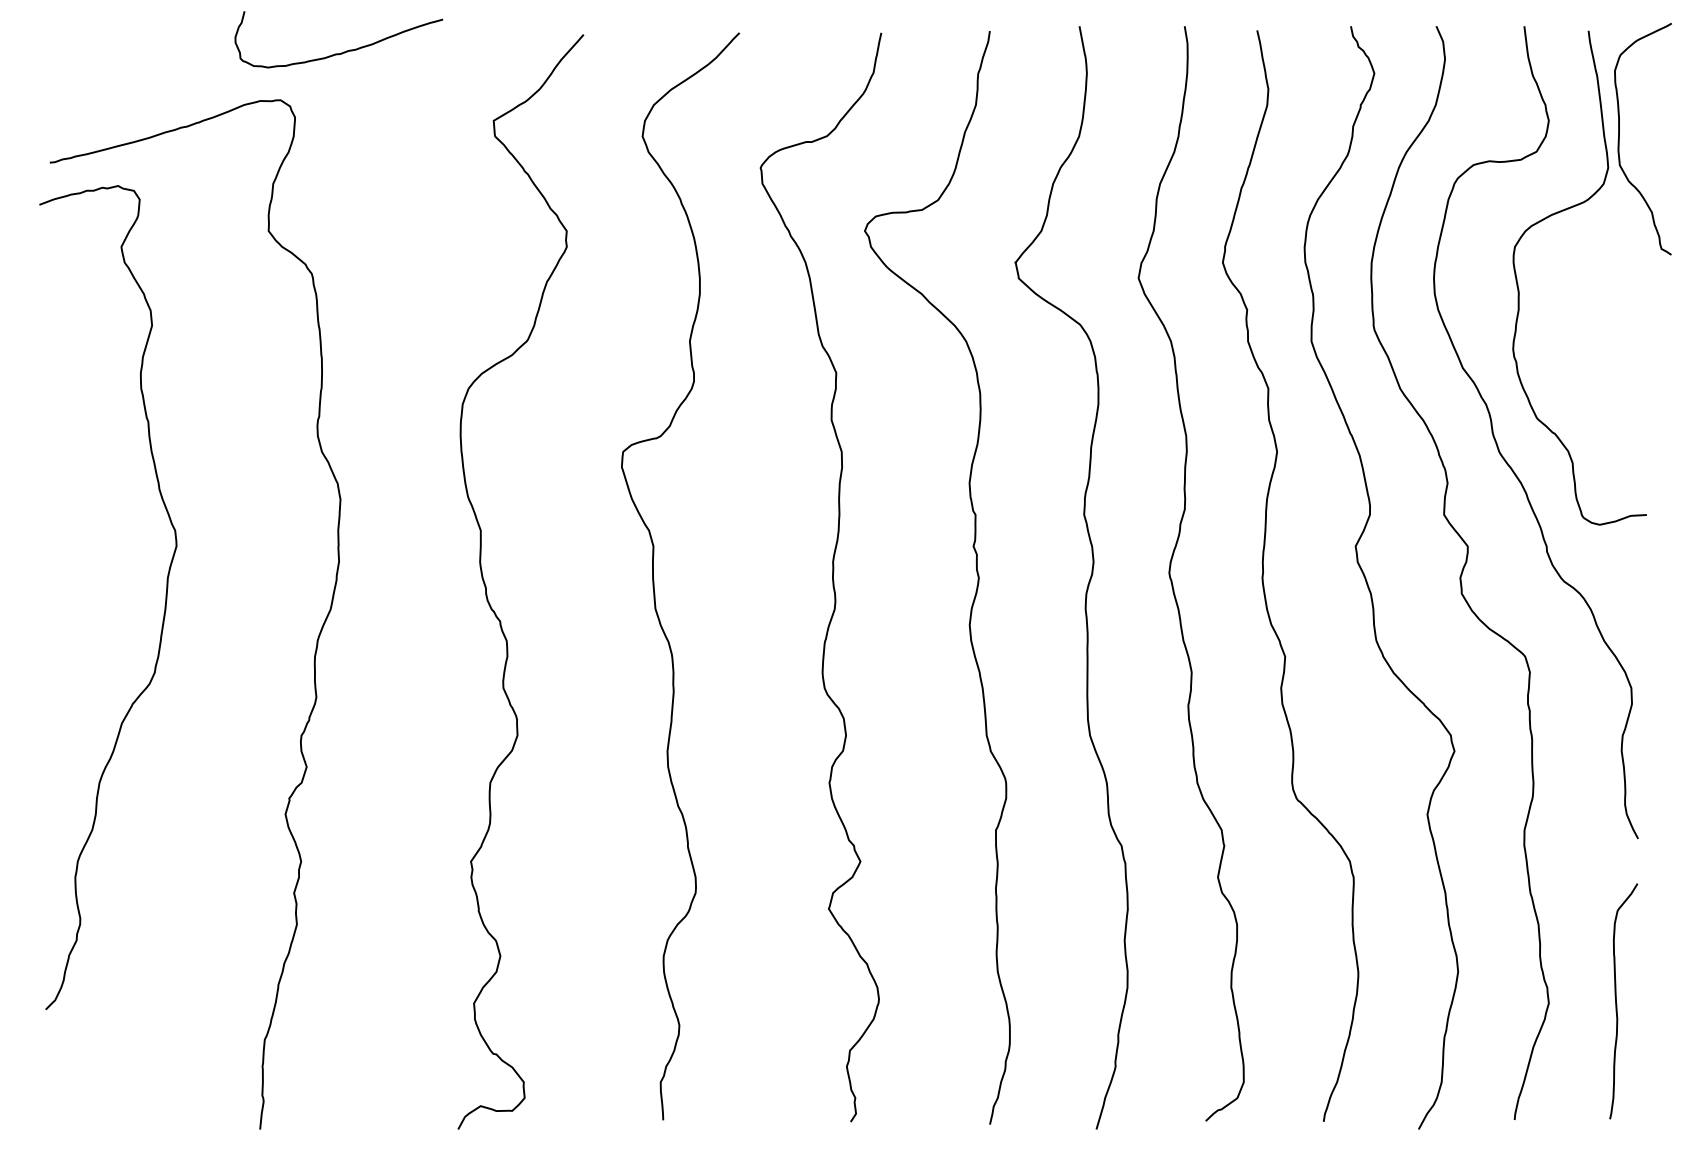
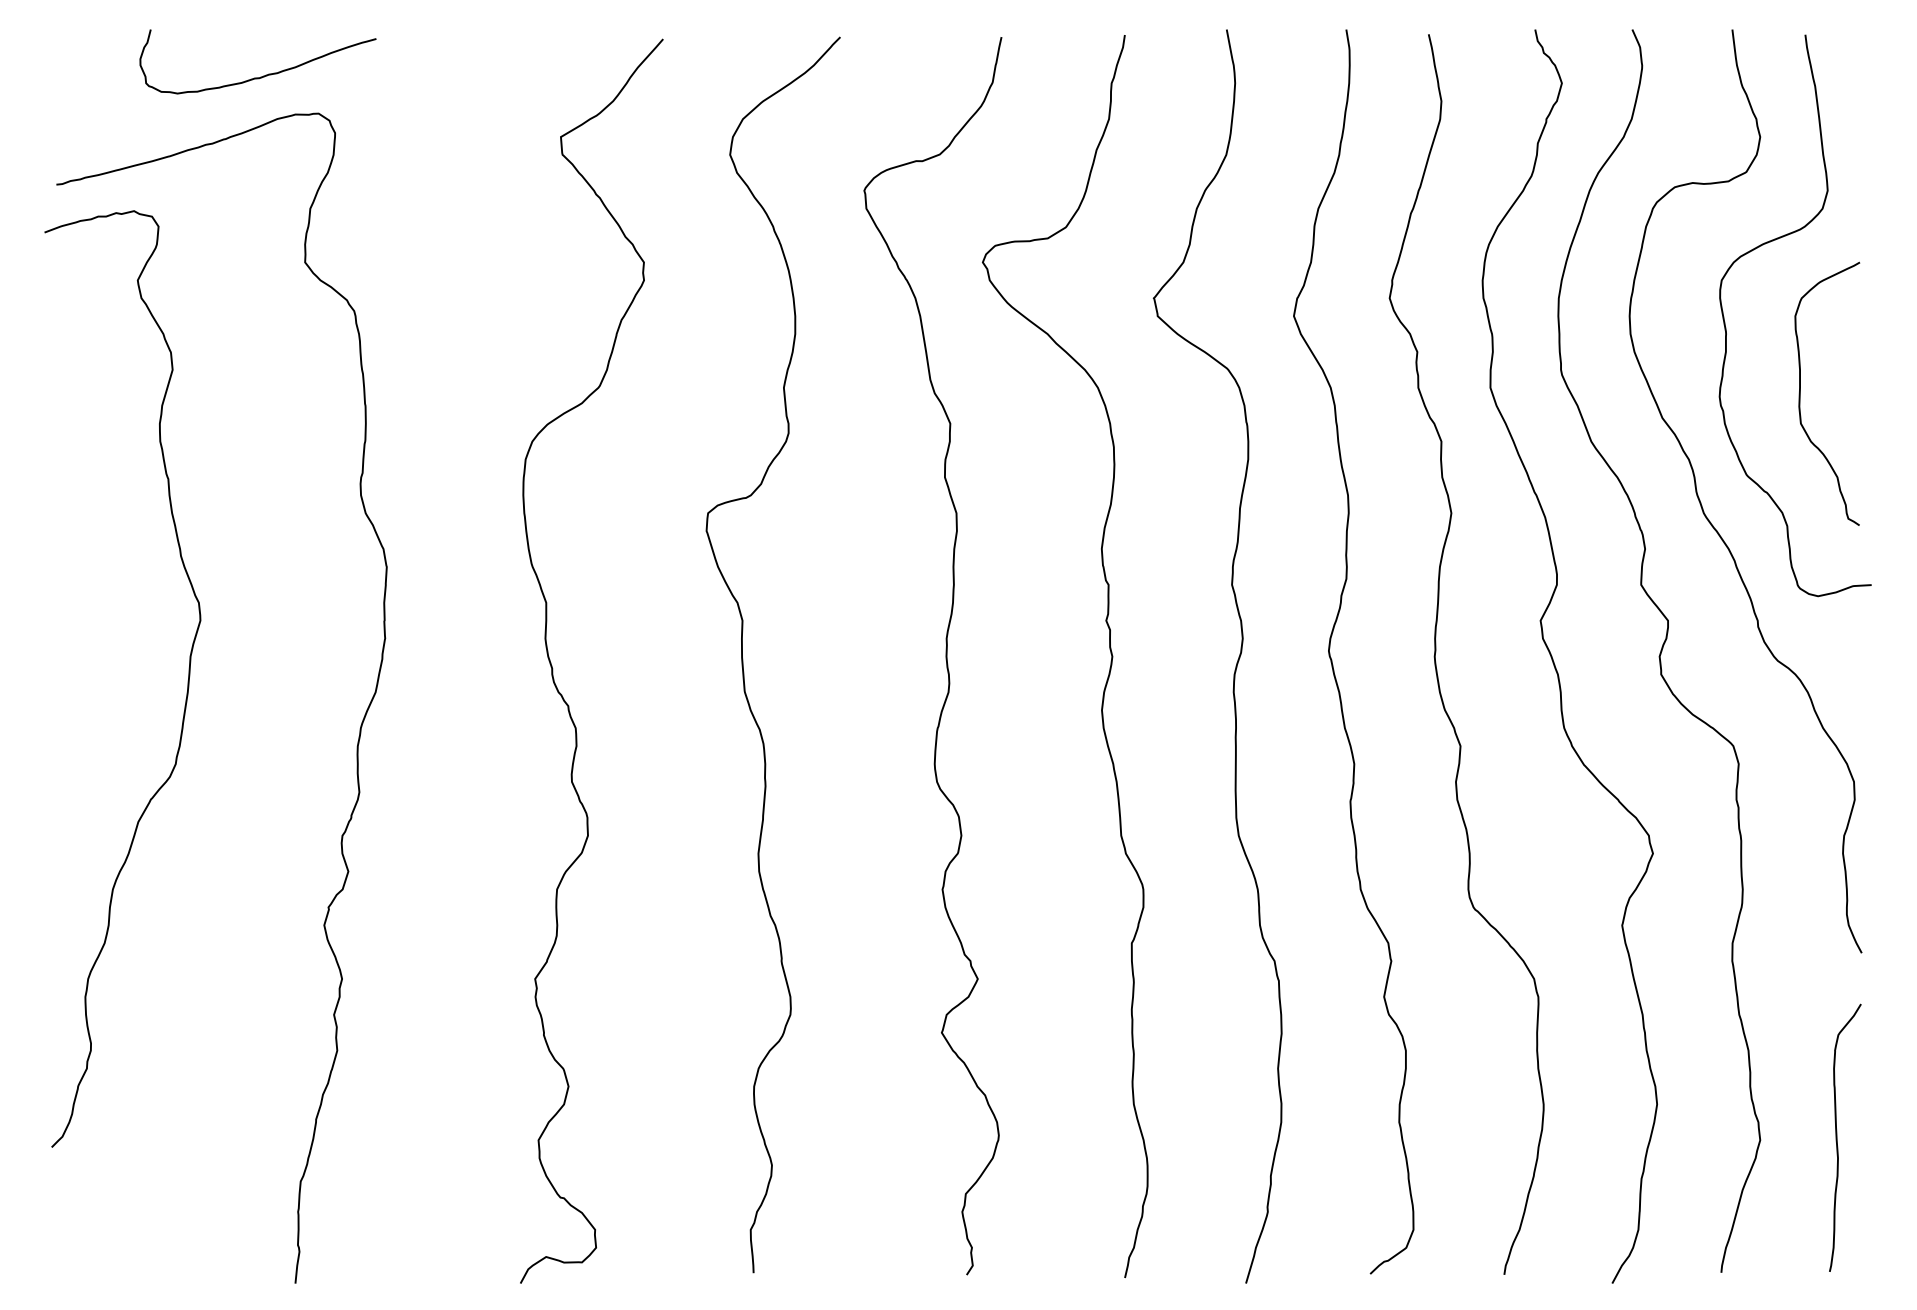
curve: (343, 51) -> (263, 75), moved
curve: (1619, 138) -> (1800, 393), moved

